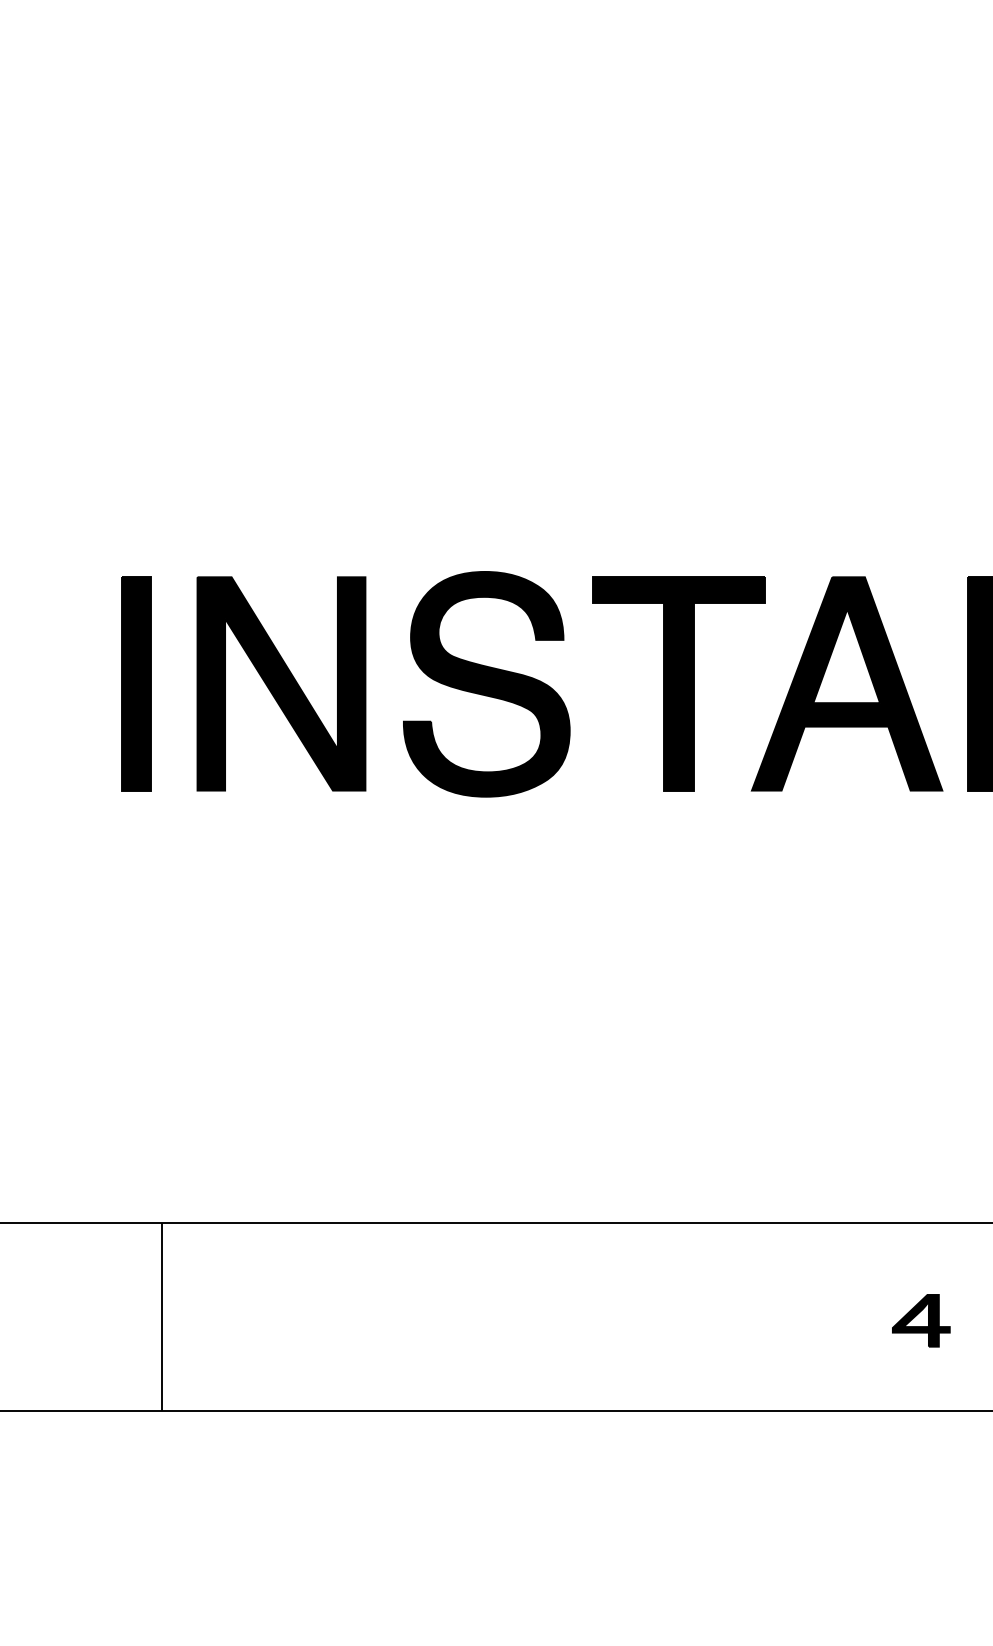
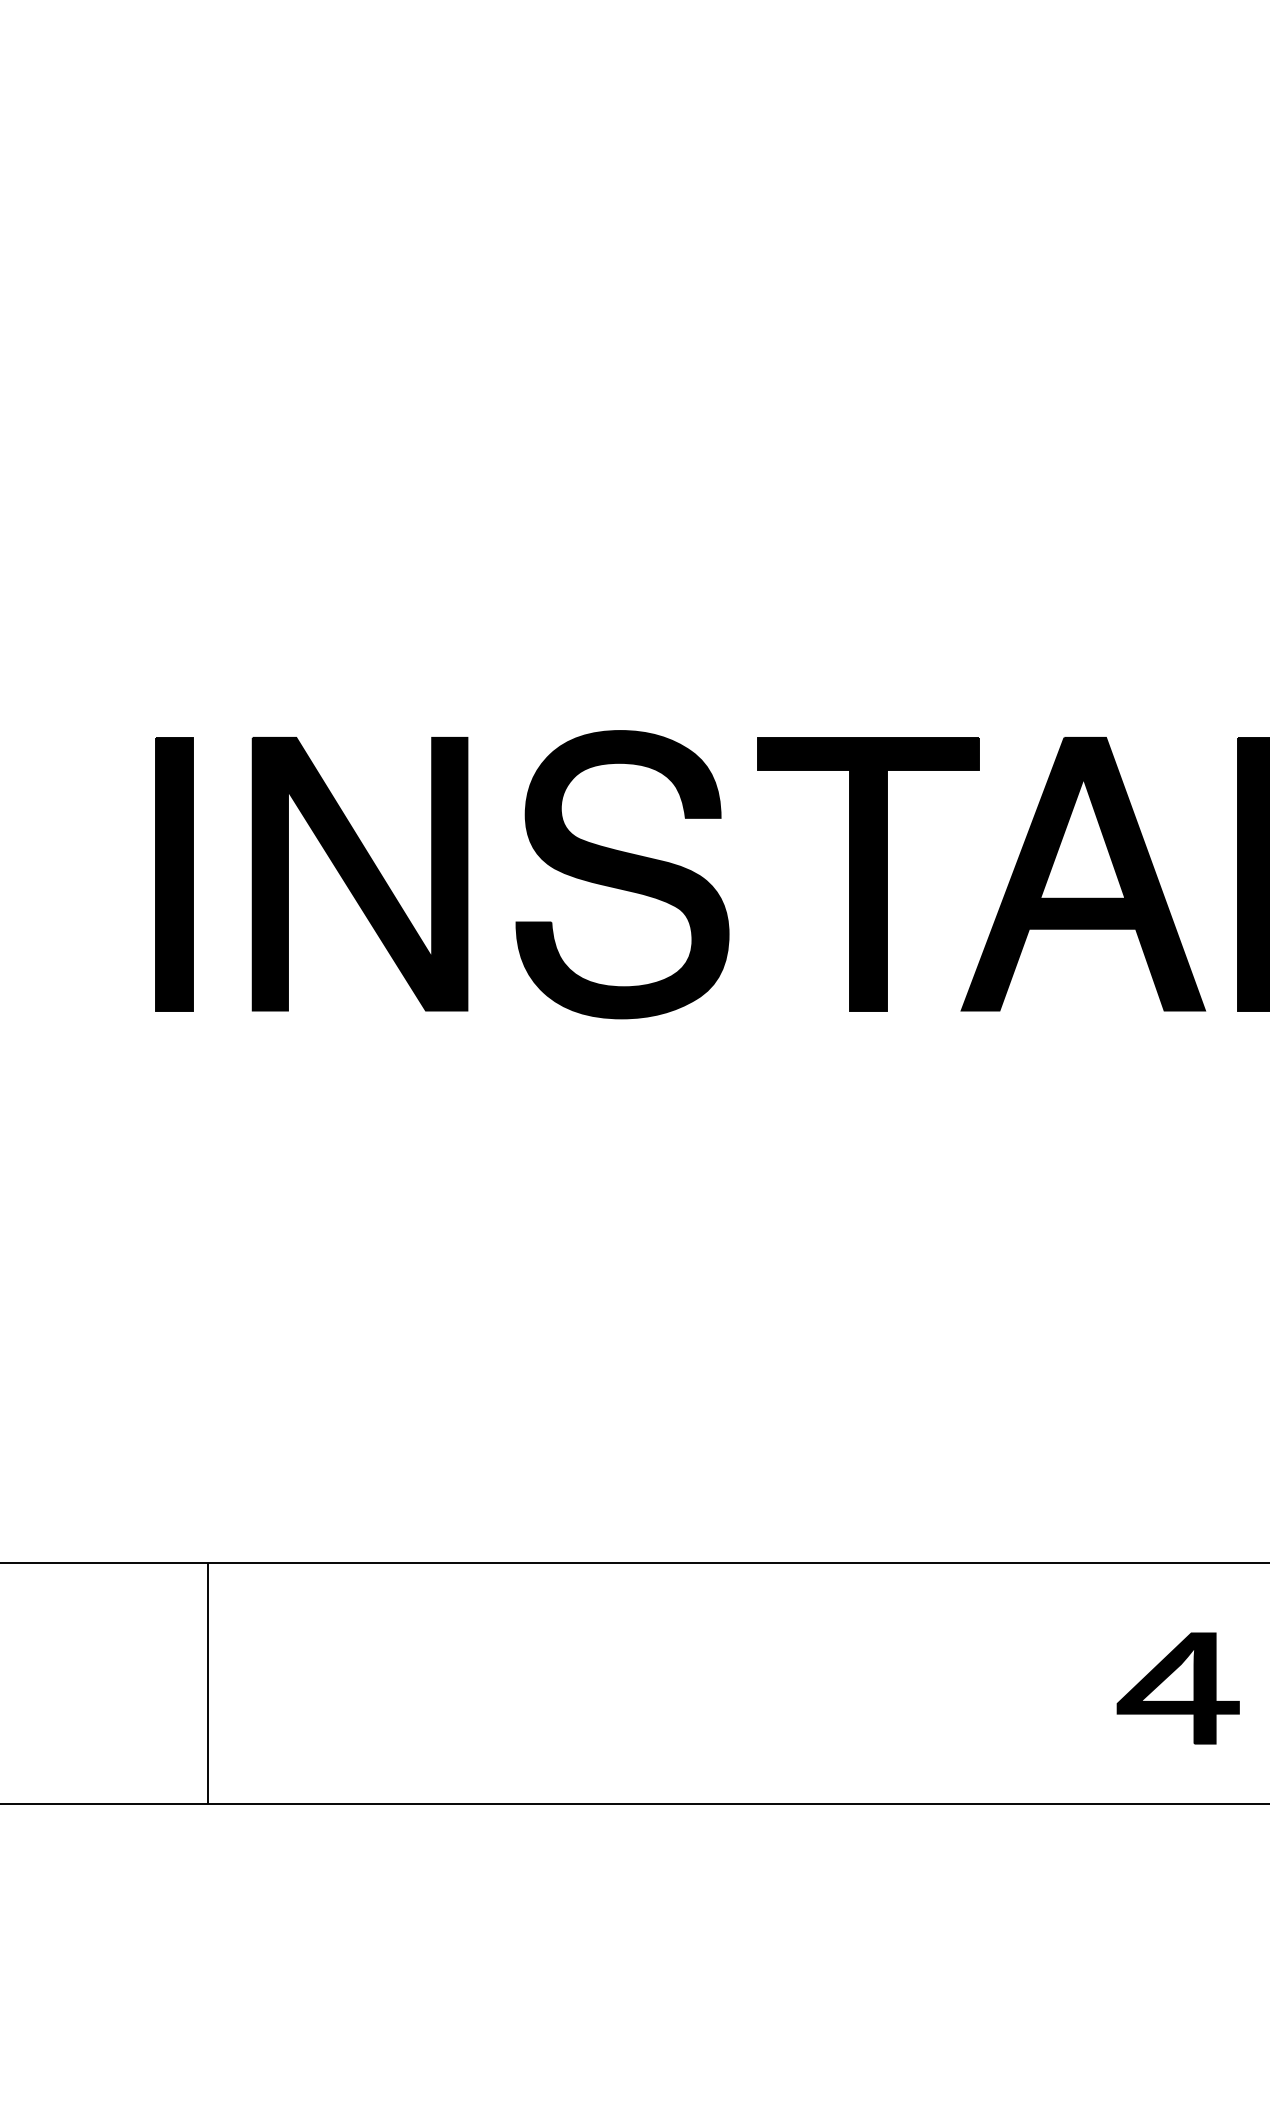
part: (920, 1320) -> (1177, 1688), size x1.67

